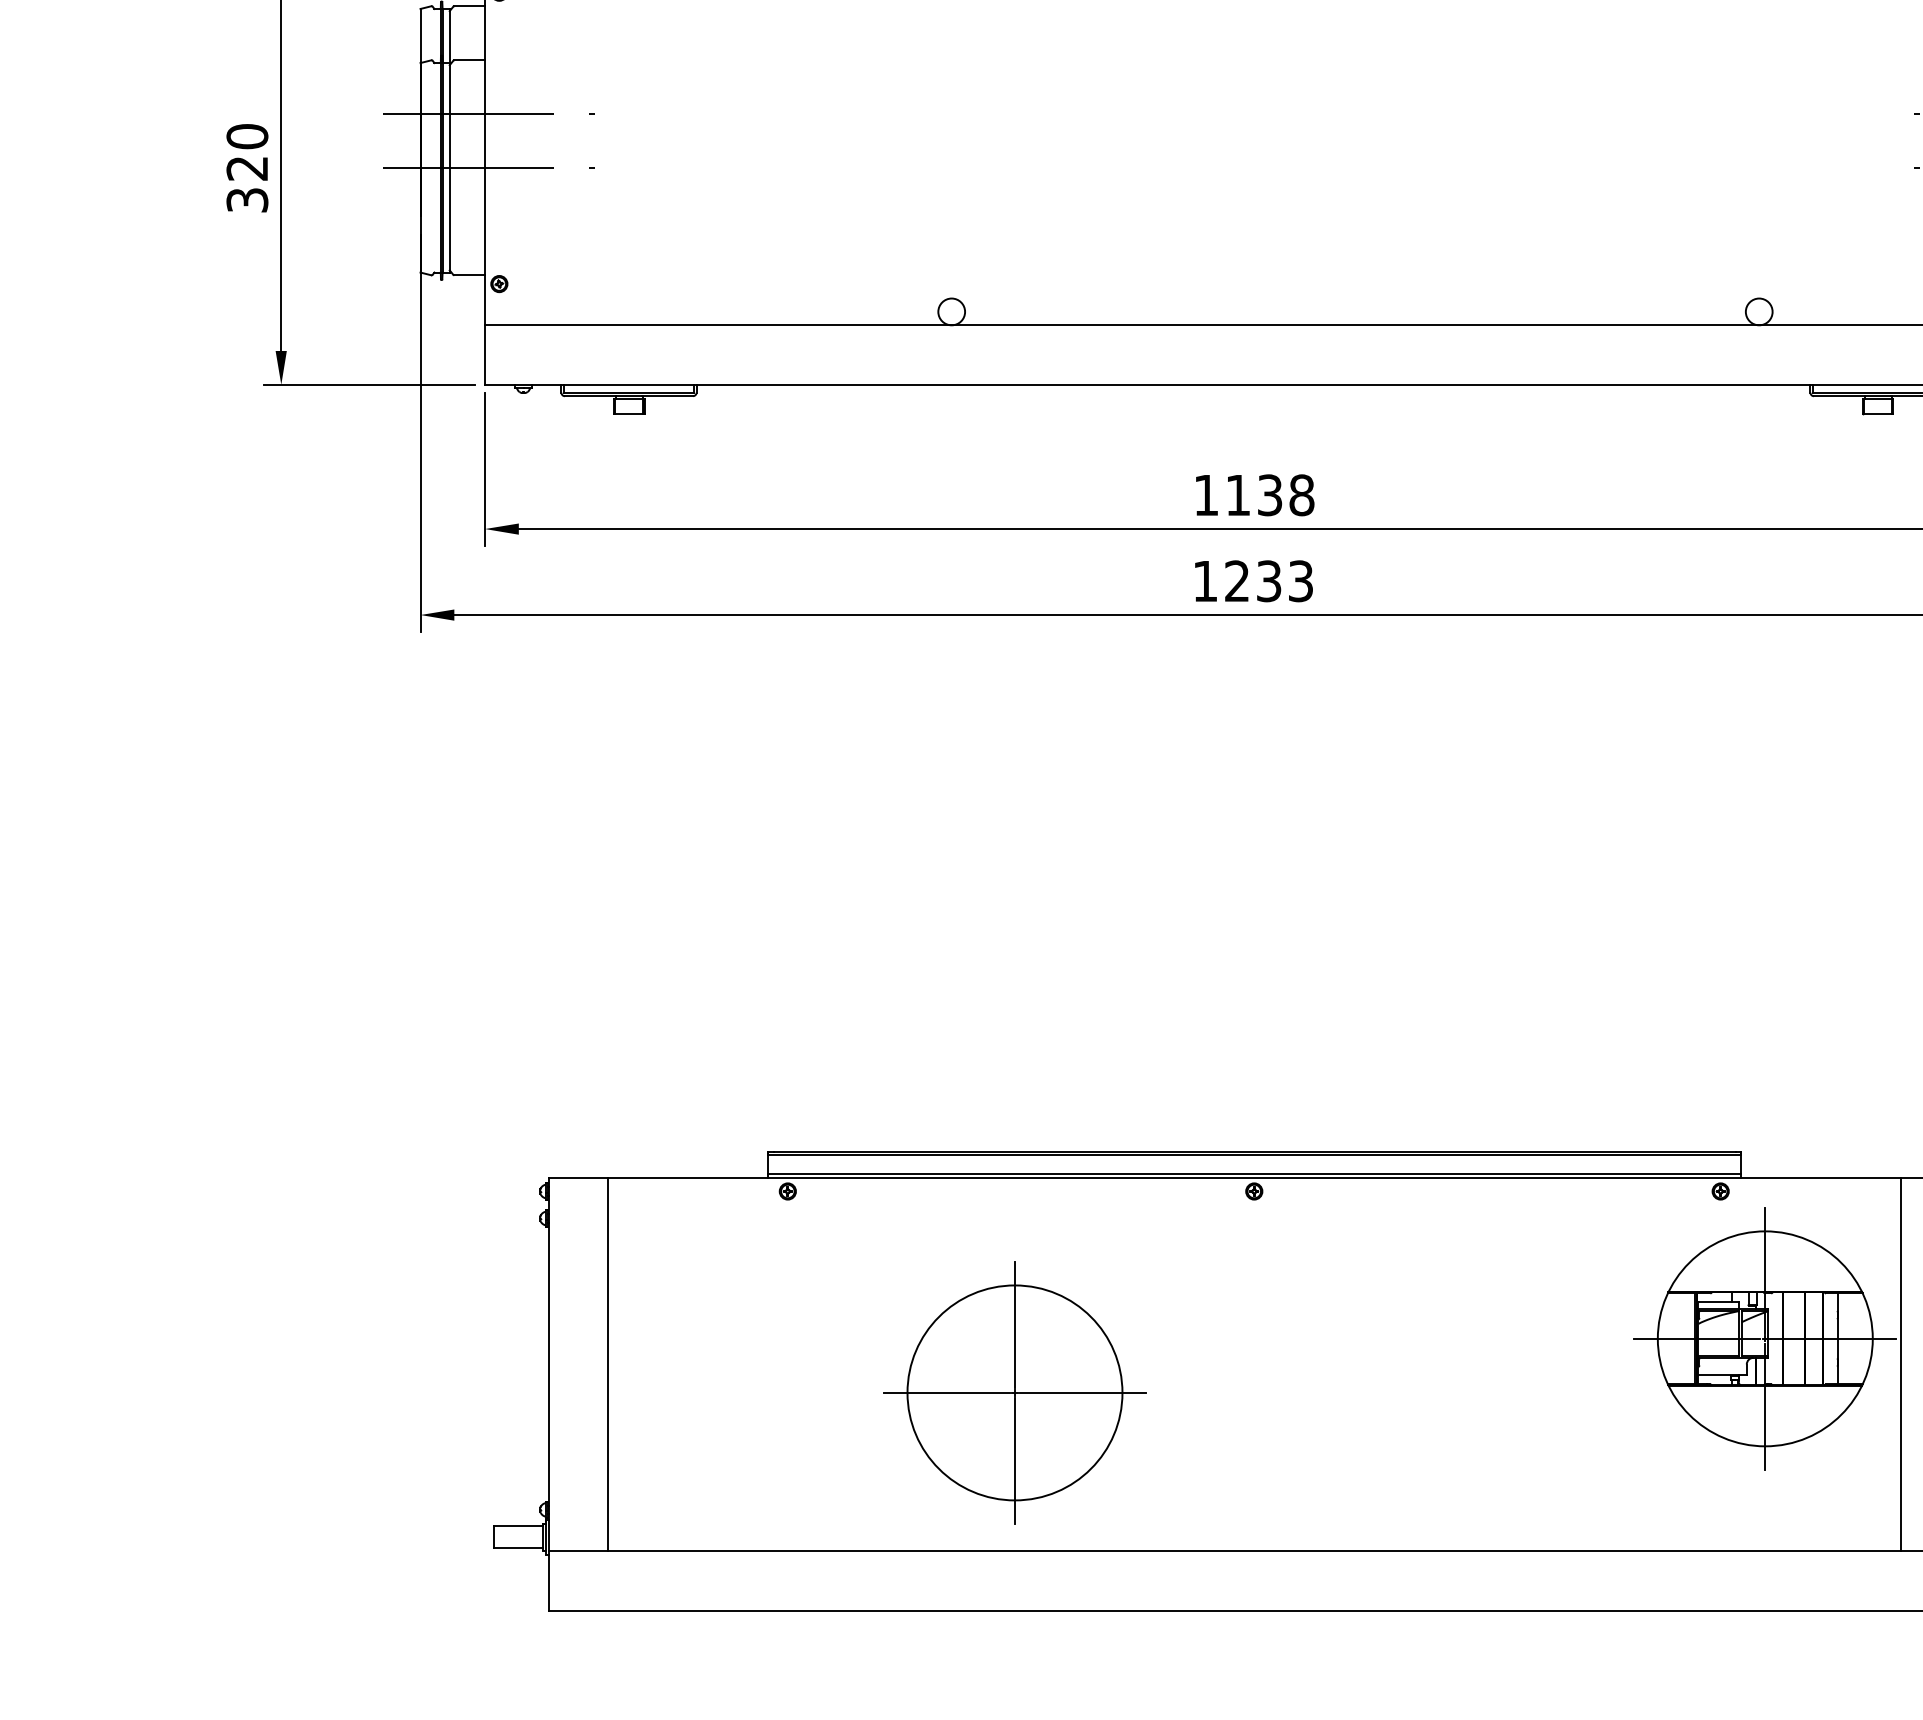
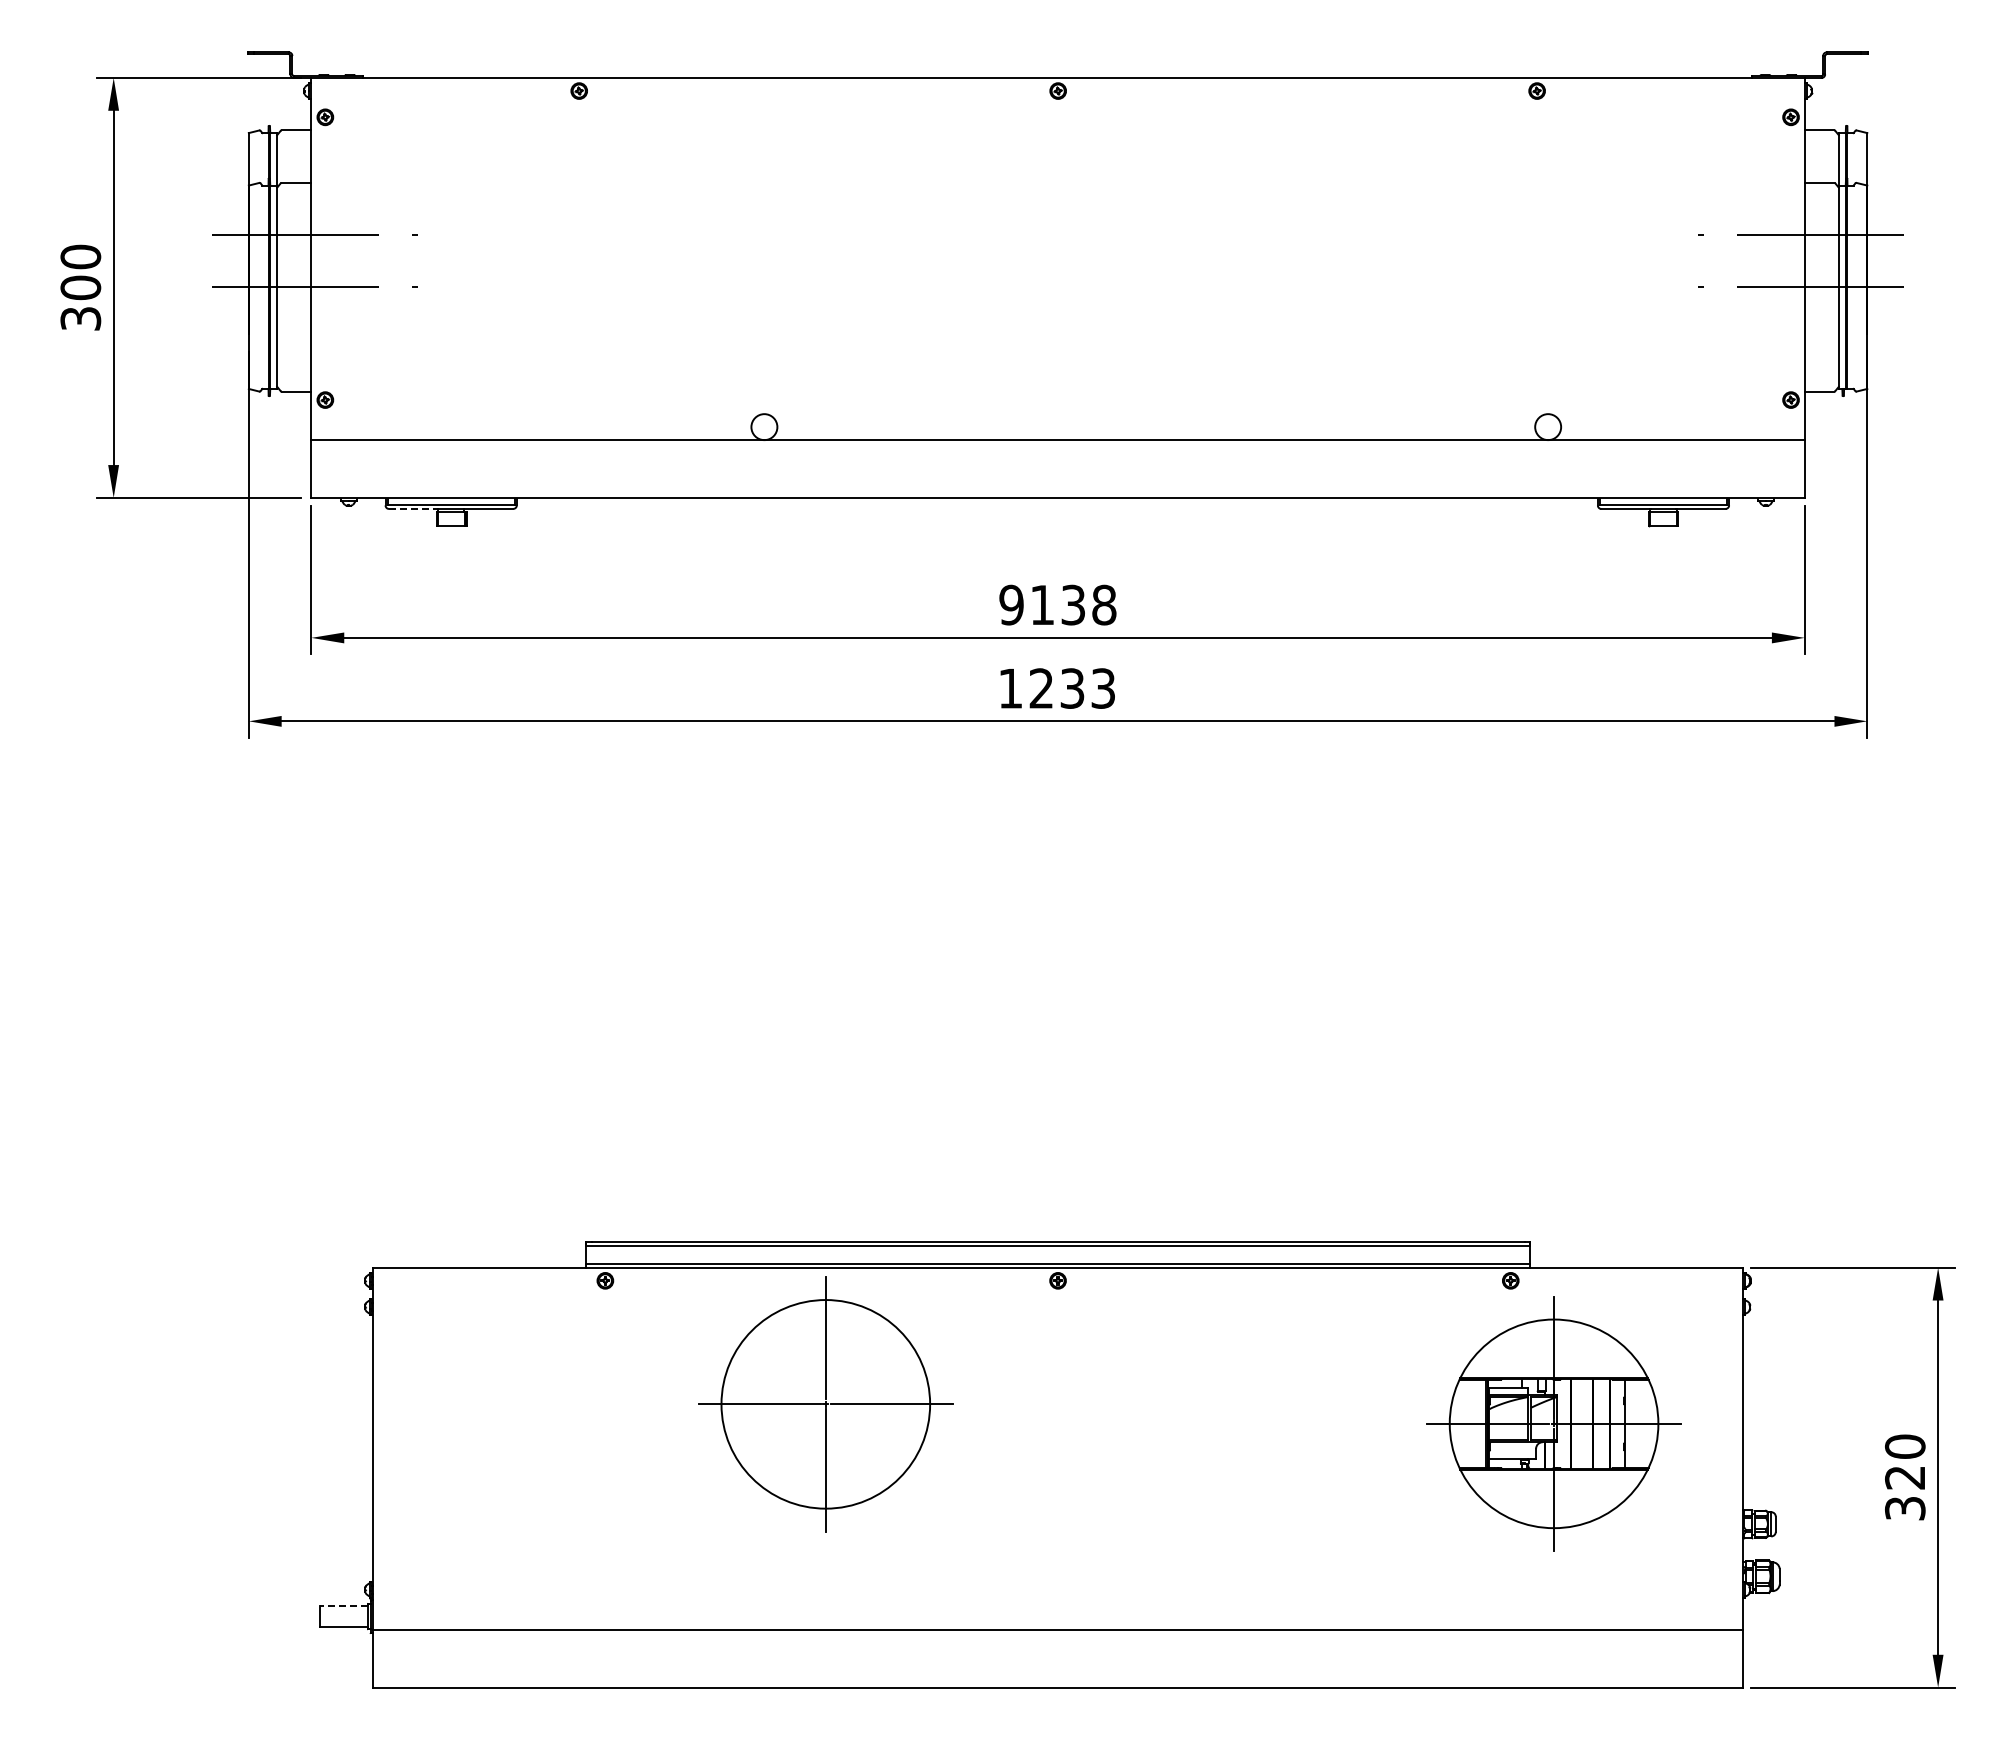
text: (247, 168) -> (80, 287), 320 -> 300
line: (591, 396) -> (414, 509), solid -> dashed
text: (1206, 494) -> (1011, 604), 1138 -> 9138
line: (607, 1364) -> (430, 1448), removed
line: (1900, 1364) -> (1685, 1448), removed
part: (1014, 1393) -> (825, 1404), moved
line: (519, 1525) -> (344, 1605), solid -> dashed

